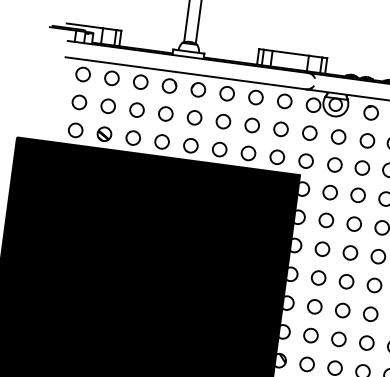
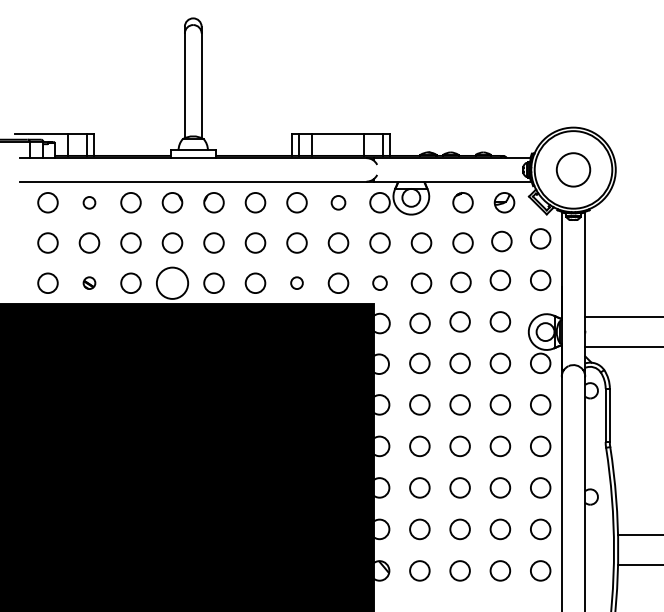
circle: (111, 78) -> (89, 202), size x0.6
circle: (284, 101) -> (338, 202), size x0.7
part: (104, 133) -> (89, 282), size x0.6
circle: (162, 142) -> (172, 283), size x1.6
circle: (248, 152) -> (296, 282), size x0.6
circle: (305, 160) -> (379, 282), size x0.7

